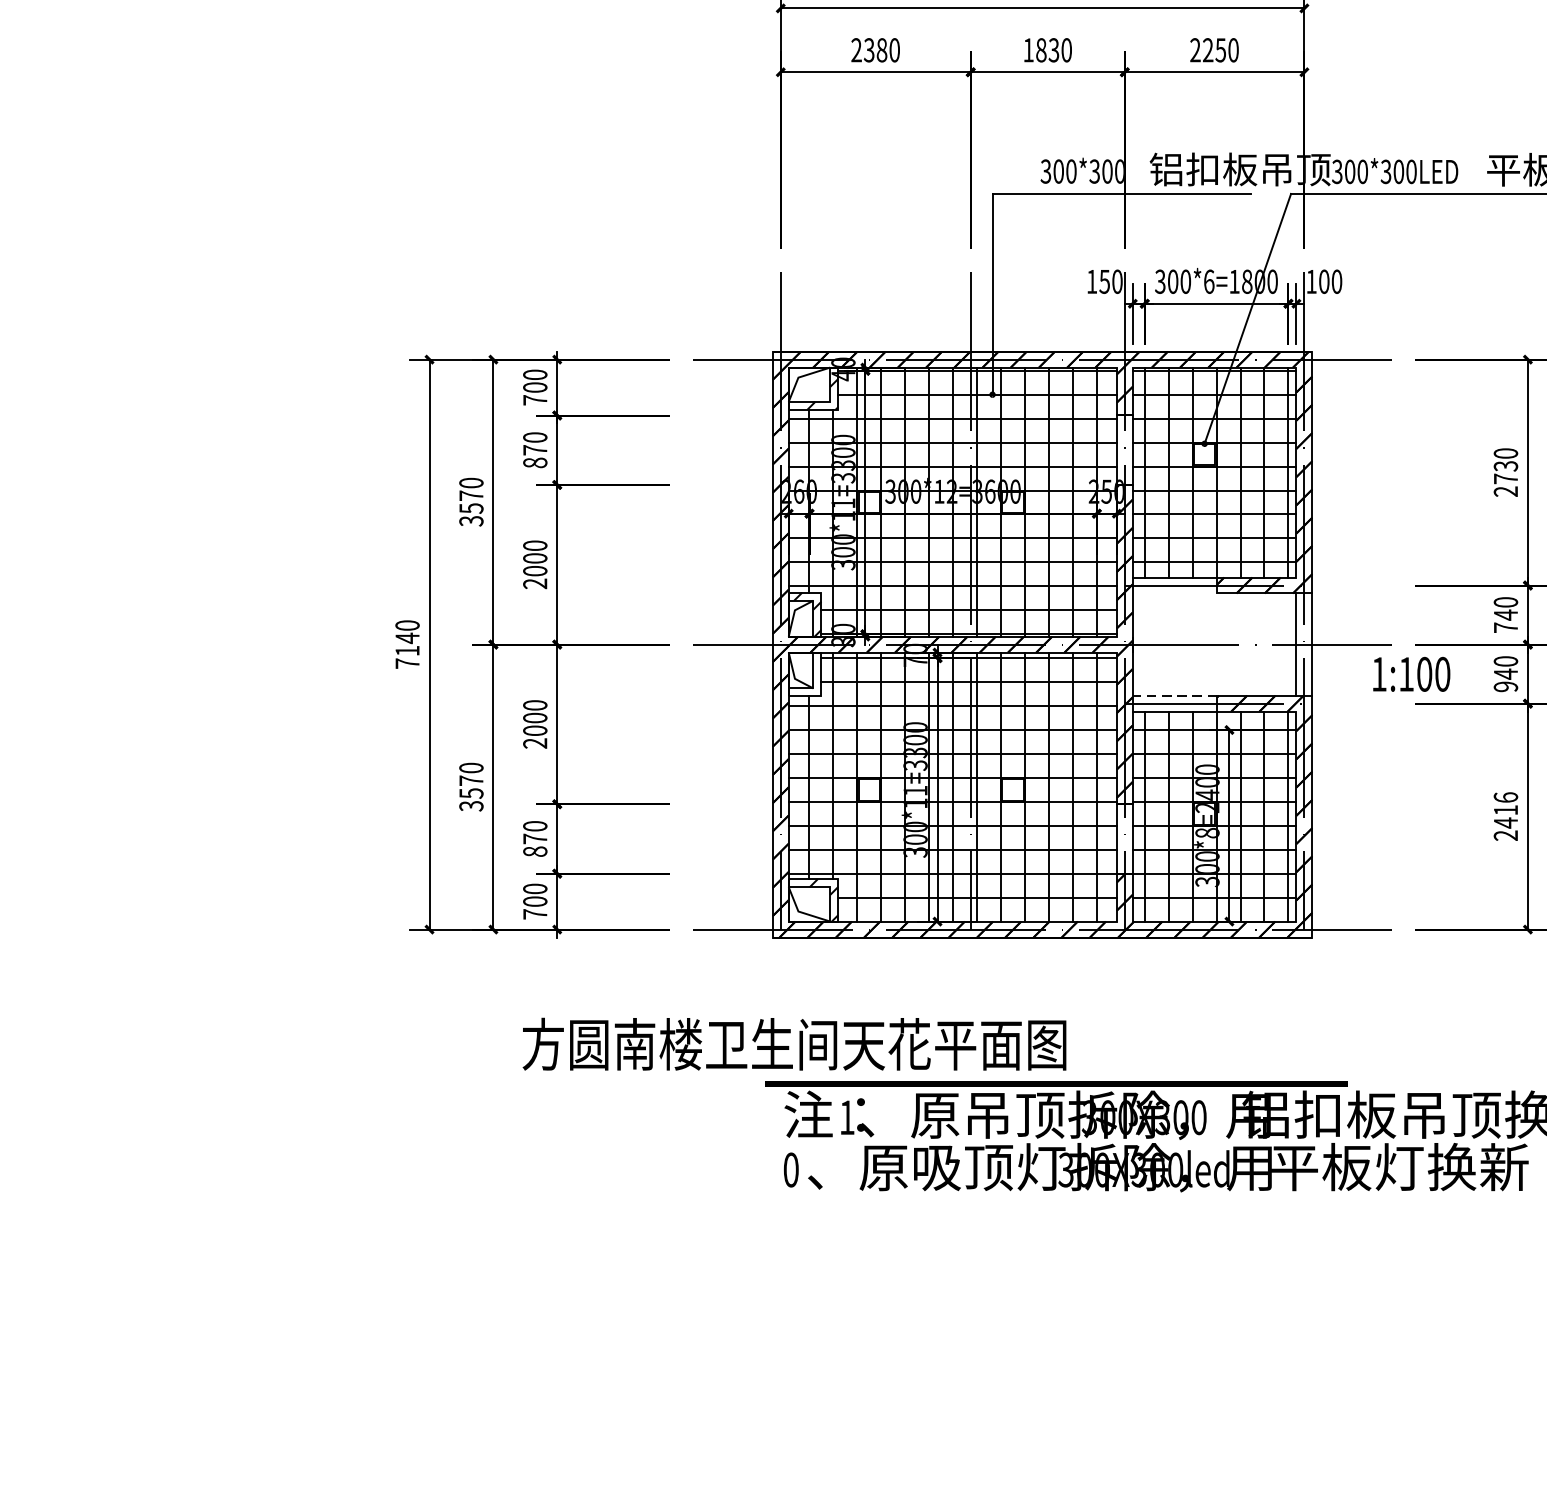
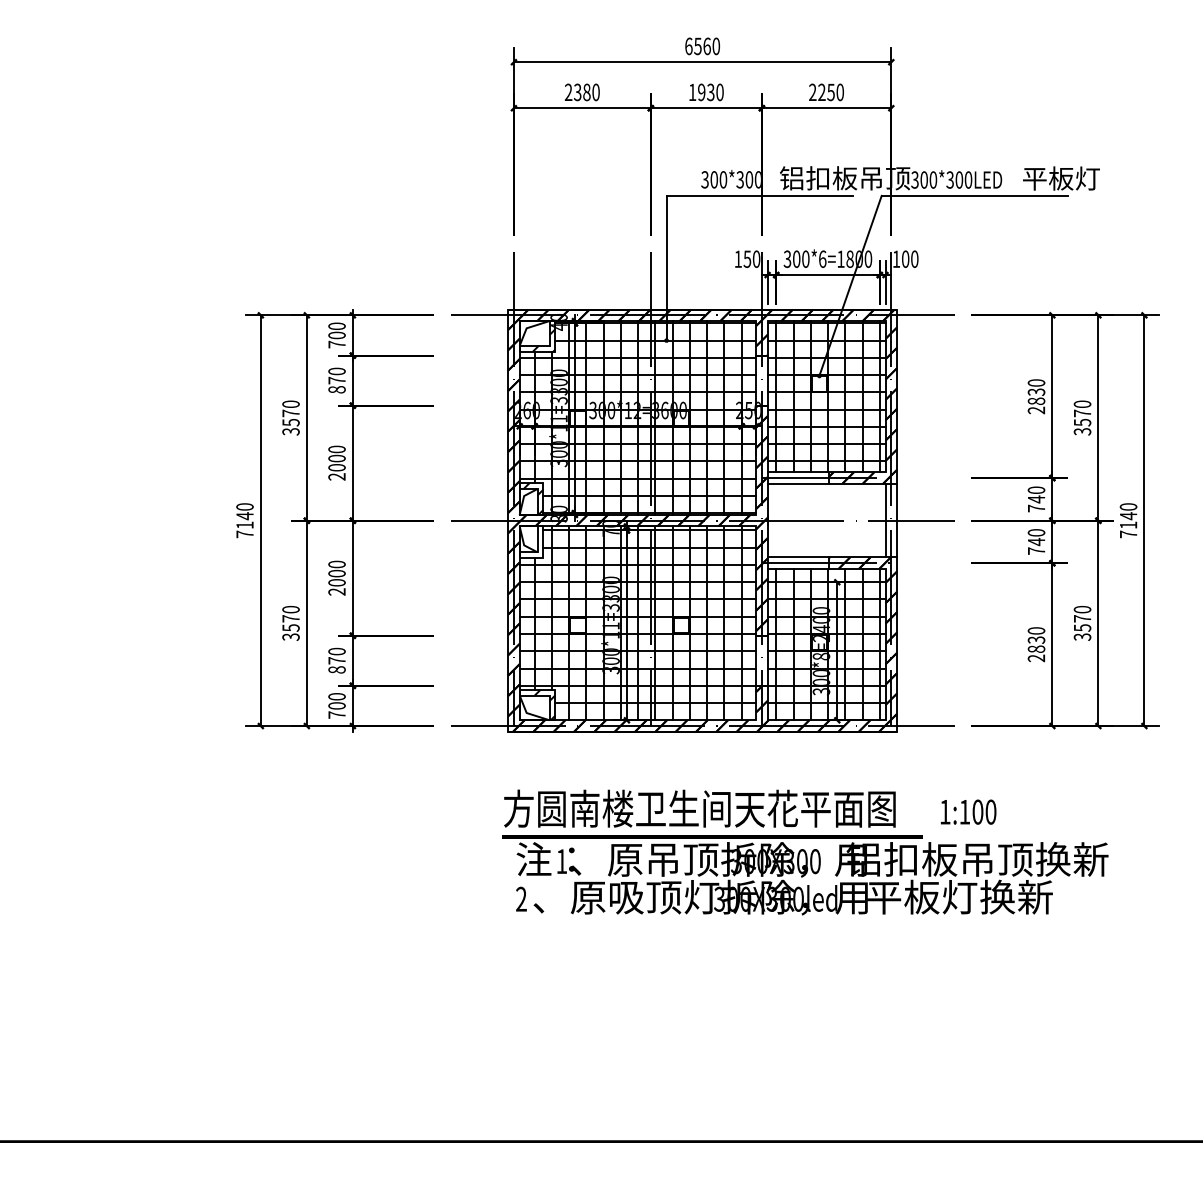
text: (1041, 50) -> (701, 92), 1830 -> 1930
text: (1505, 477) -> (1036, 400), 2730 -> 2830
line: (1174, 592) -> (797, 483), added
text: (1411, 673) -> (968, 811), moved
text: (1505, 685) -> (1036, 550), 940 -> 740
line: (1174, 695) -> (797, 557), dashed -> solid
text: (1505, 810) -> (1036, 640), 2416 -> 2830
text: (794, 1043) -> (699, 808), moved
text: (791, 1168) -> (521, 898), 0 -> 2

